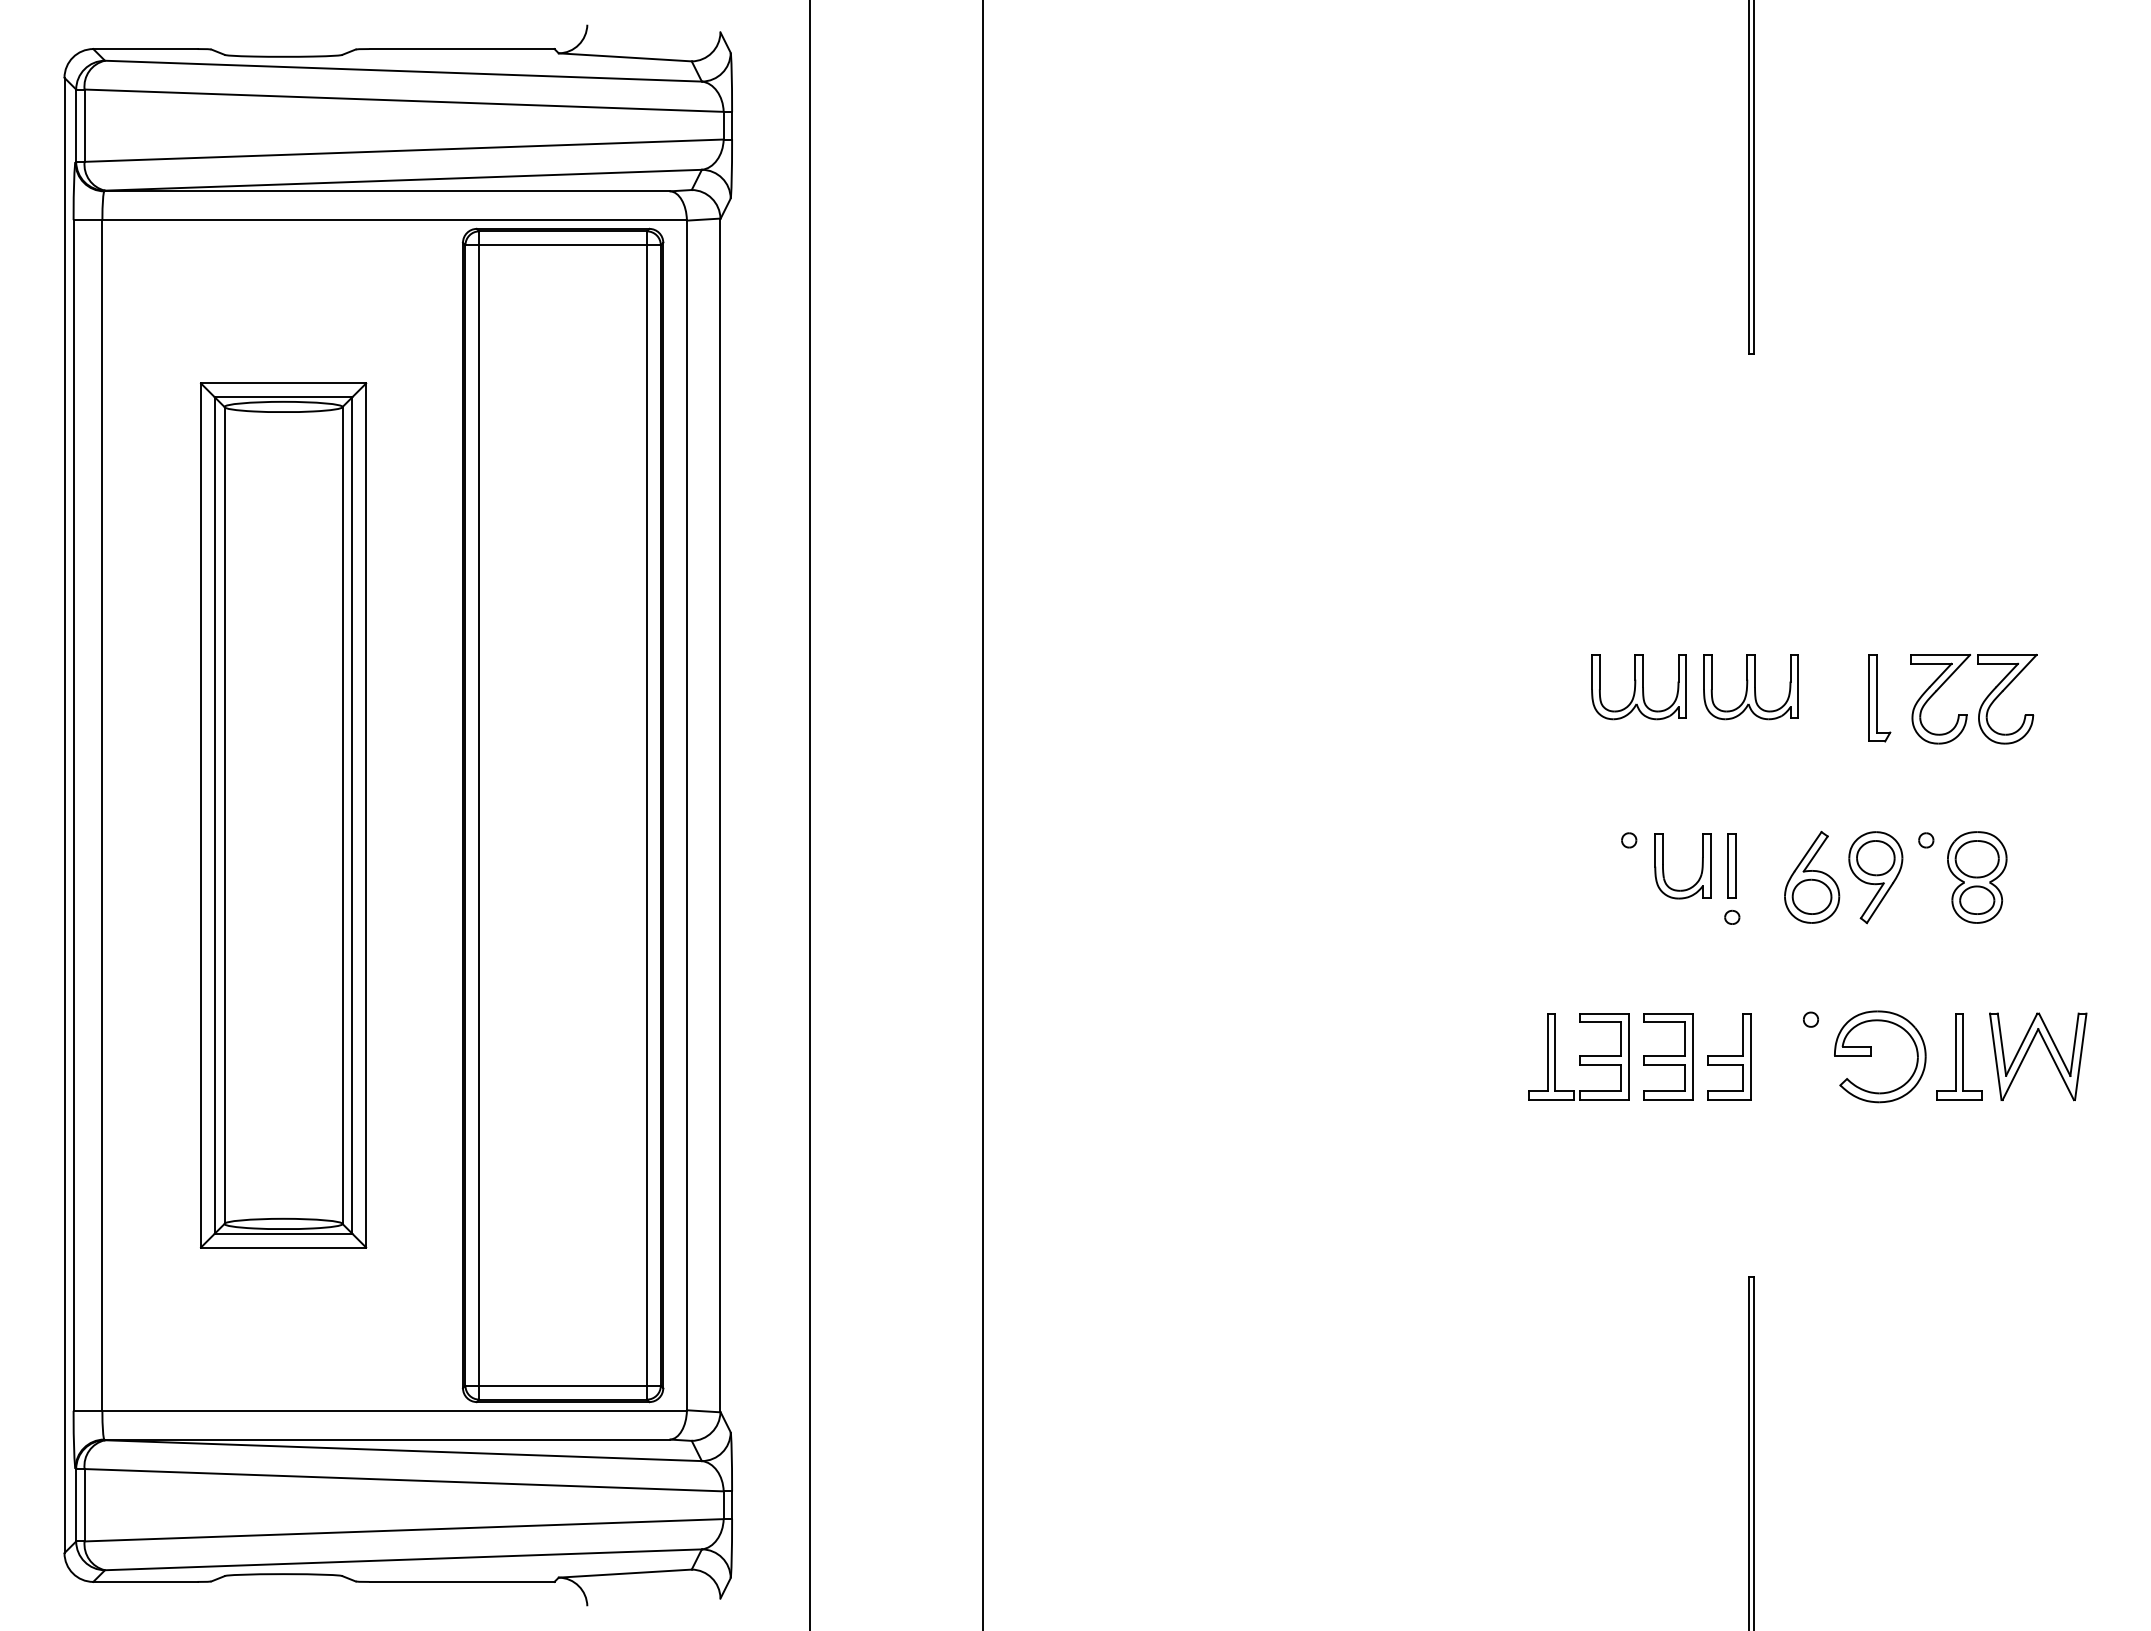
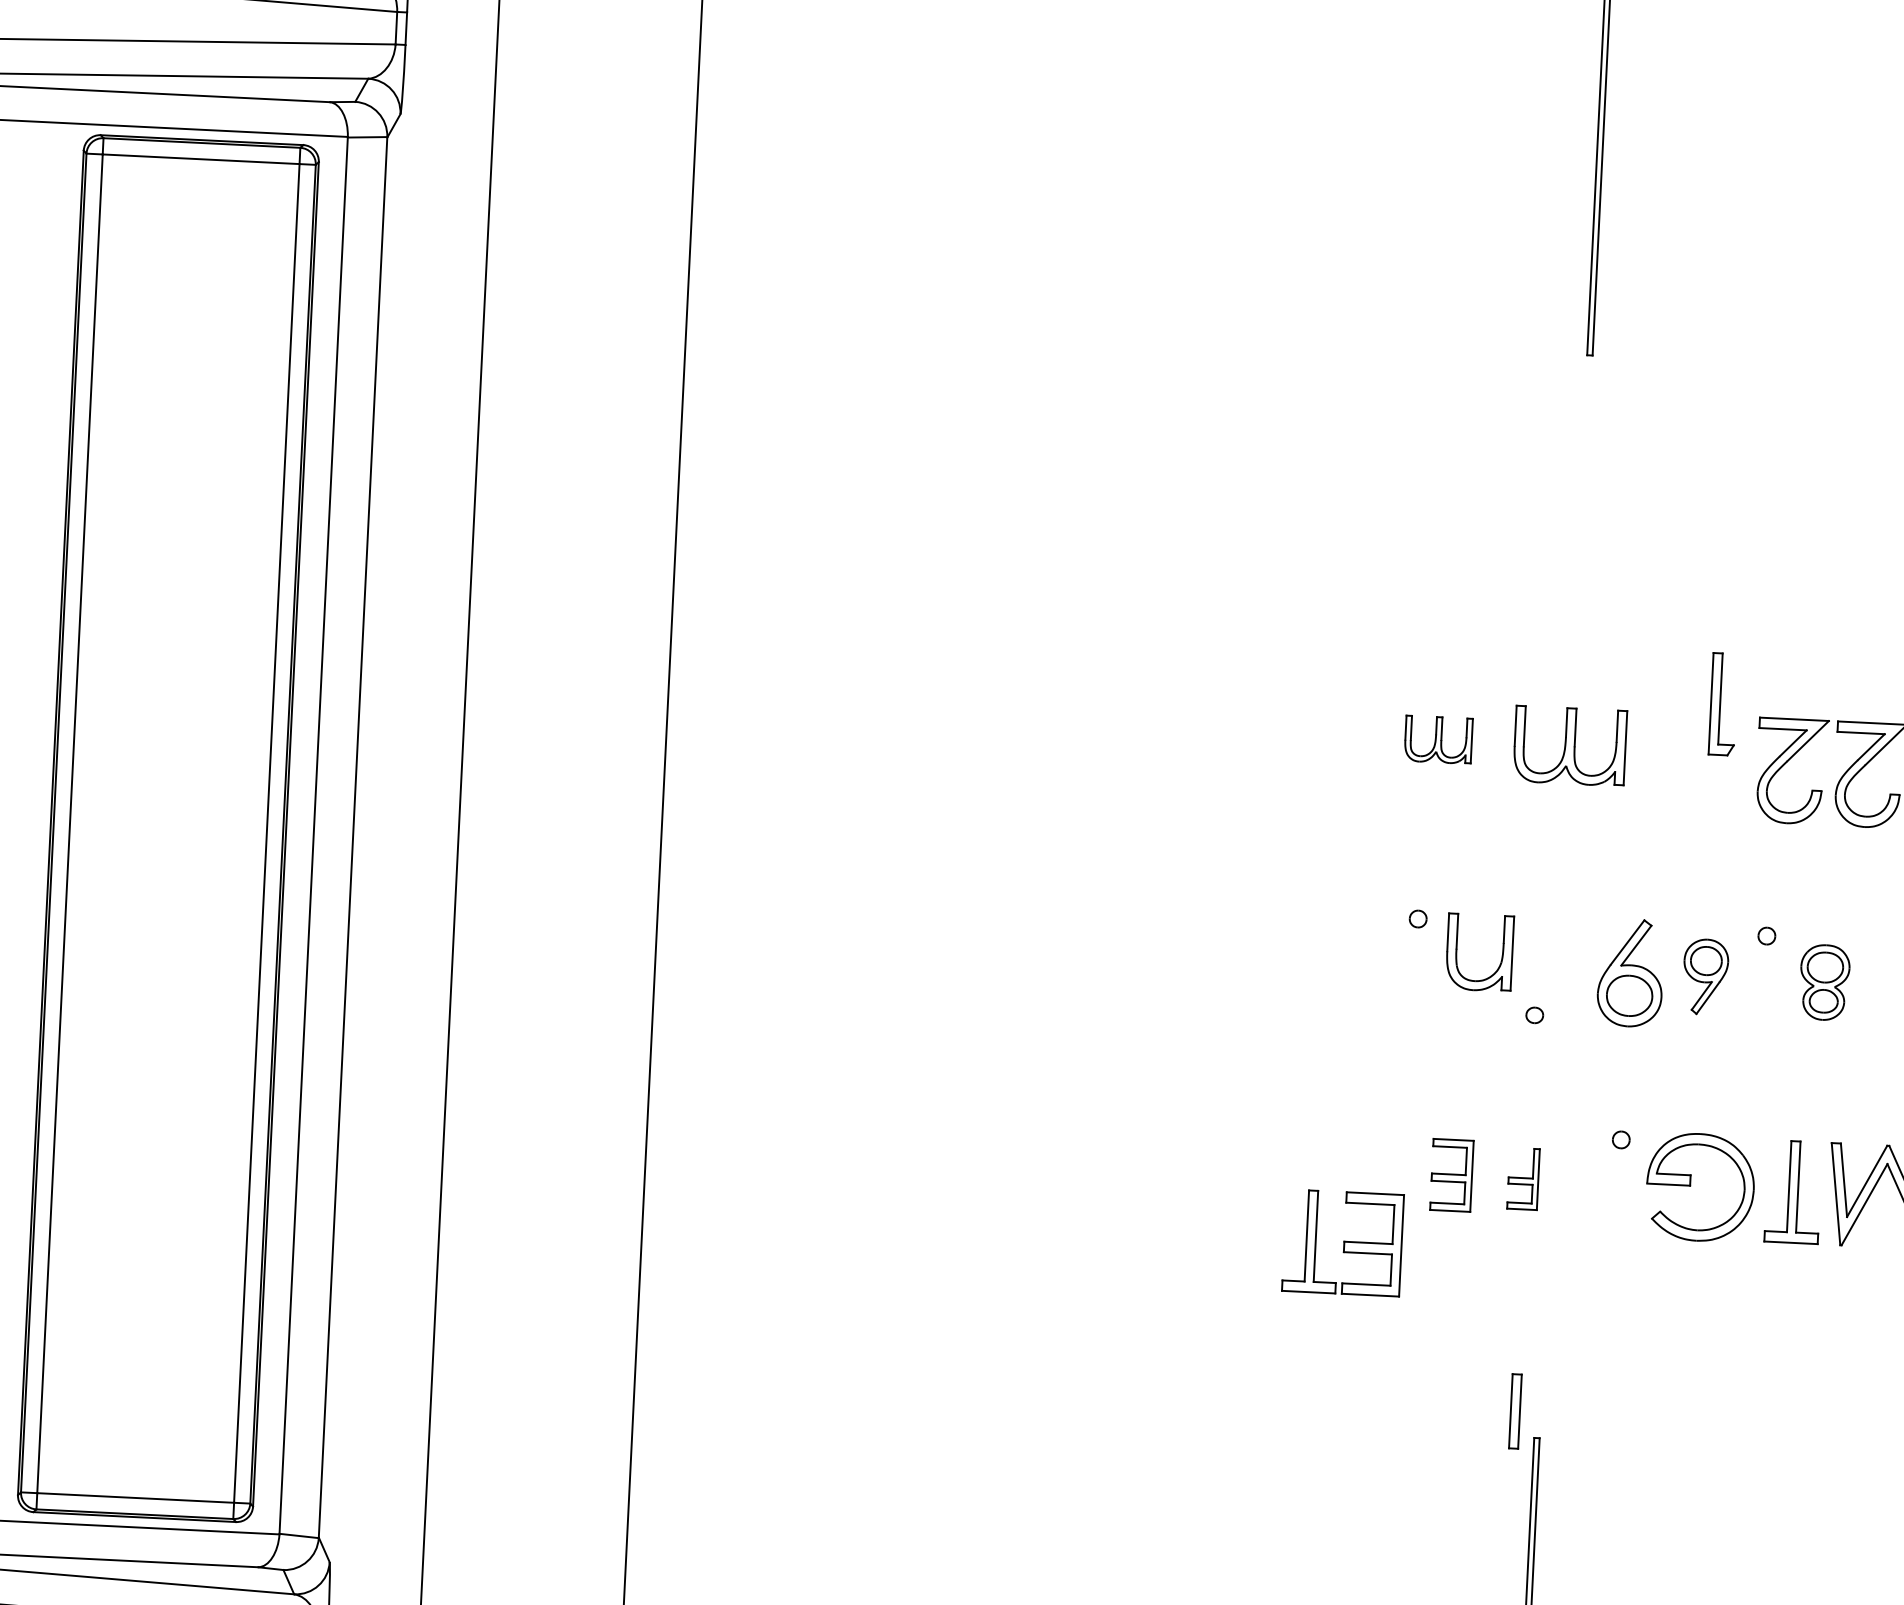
part: (1638, 687) -> (1437, 740), size x0.6
part: (1879, 698) -> (1723, 704), moved
part: (1731, 865) -> (1514, 1410), moved
part: (1875, 877) -> (1705, 976), size x0.7
part: (1977, 877) -> (1824, 982), size x0.7
part: (1578, 1056) -> (1342, 1242), moved
part: (1668, 1056) -> (1451, 1174), size x0.7
part: (1729, 1056) -> (1523, 1178), size x0.6

